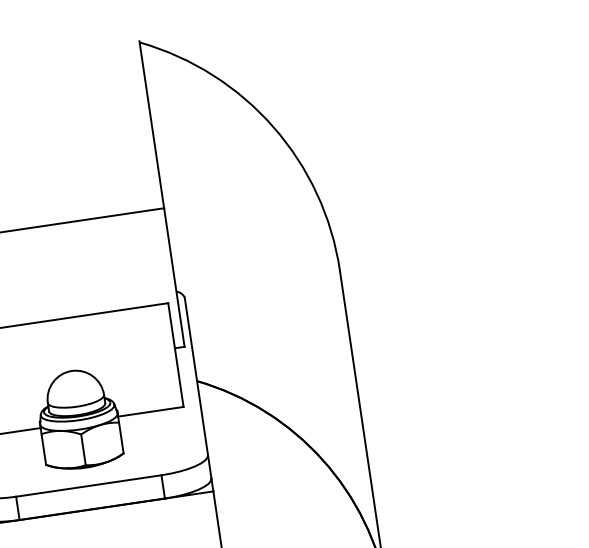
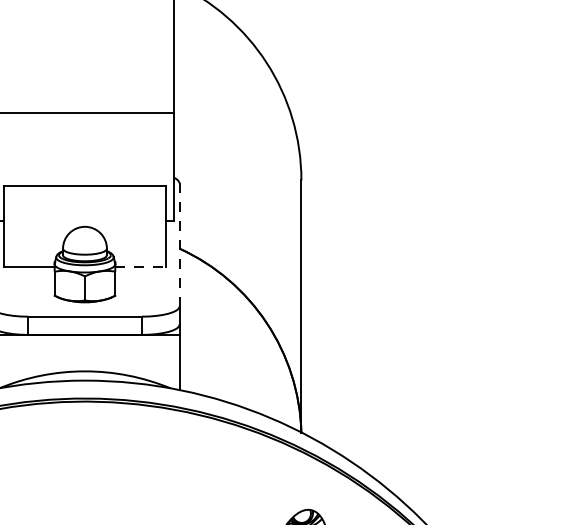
line: (196, 375) -> (179, 244), solid -> dashed
line: (150, 411) -> (140, 266), solid -> dashed

